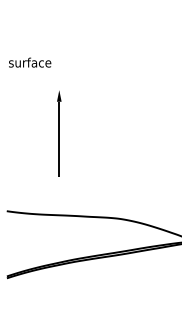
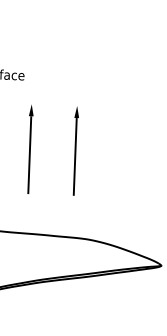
part: (103, 133) -> (75, 150), added

